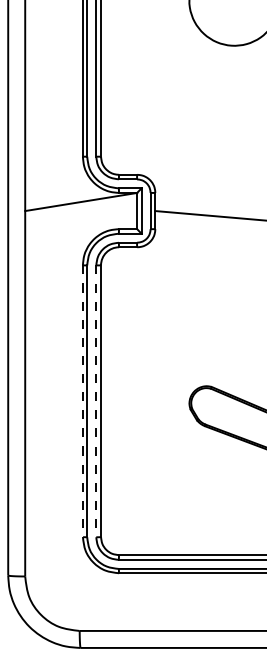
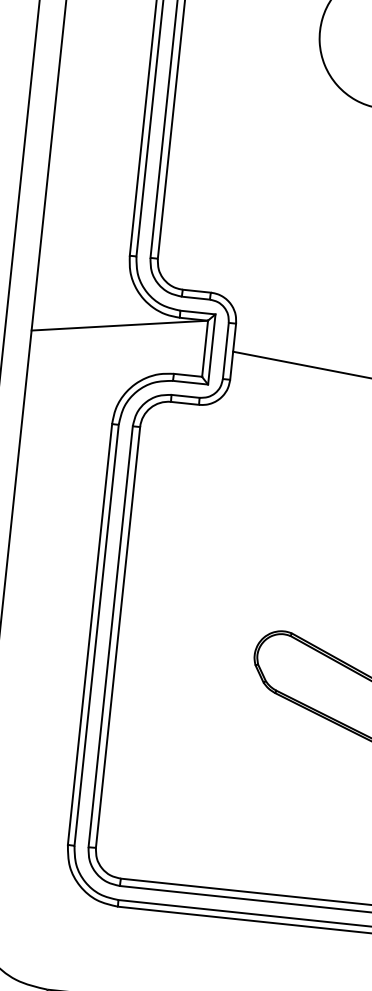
line: (82, 401) -> (89, 634), dashed -> solid
line: (96, 401) -> (110, 637), dashed -> solid

